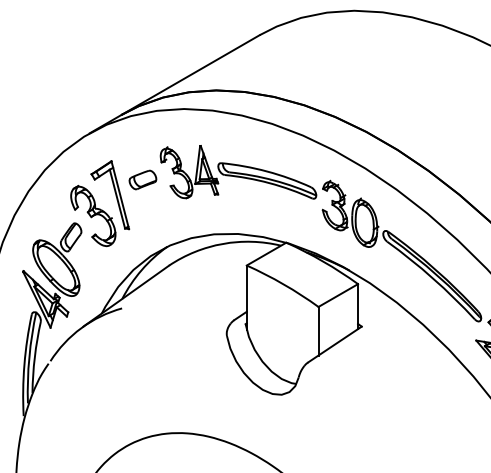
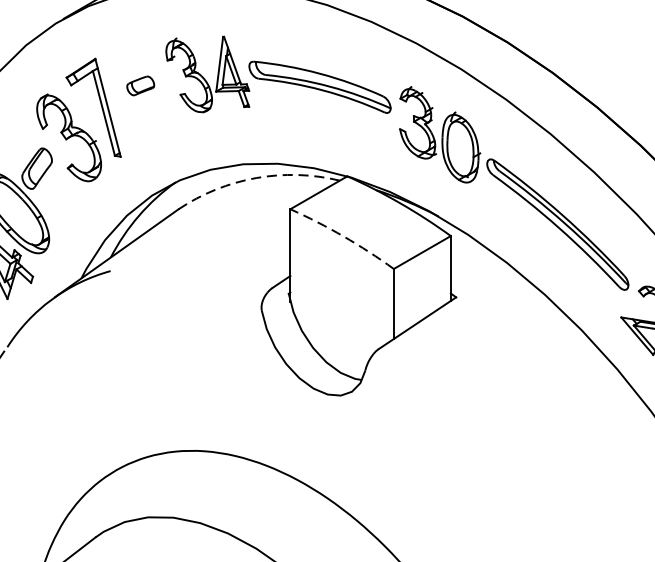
part: (142, 179) -> (140, 85), size x0.7
arc: (223, 243) -> (256, 177), solid -> dashed
arc: (283, 284) -> (343, 236), solid -> dashed

